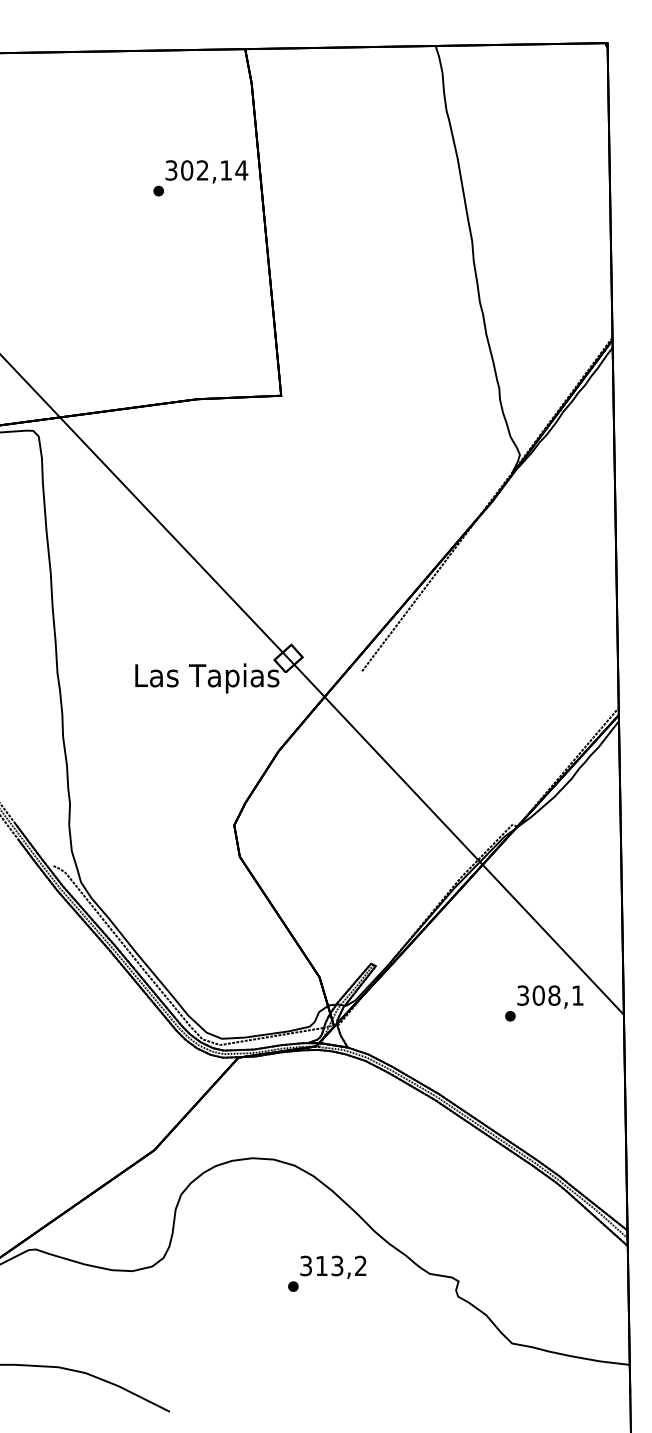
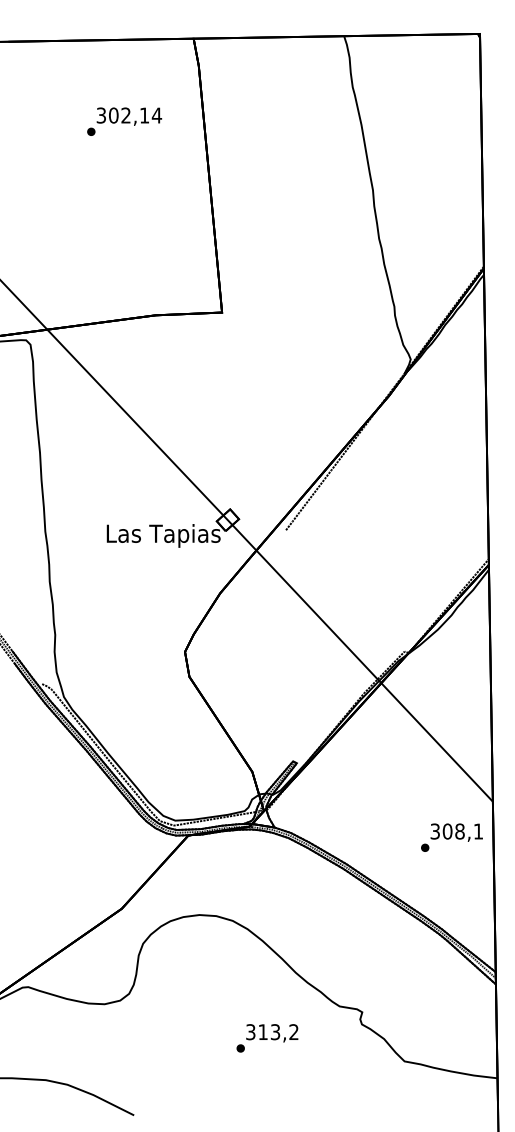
text: (200, 177) -> (124, 121), moved
text: (543, 1003) -> (451, 837), moved
text: (327, 1273) -> (267, 1038), moved

